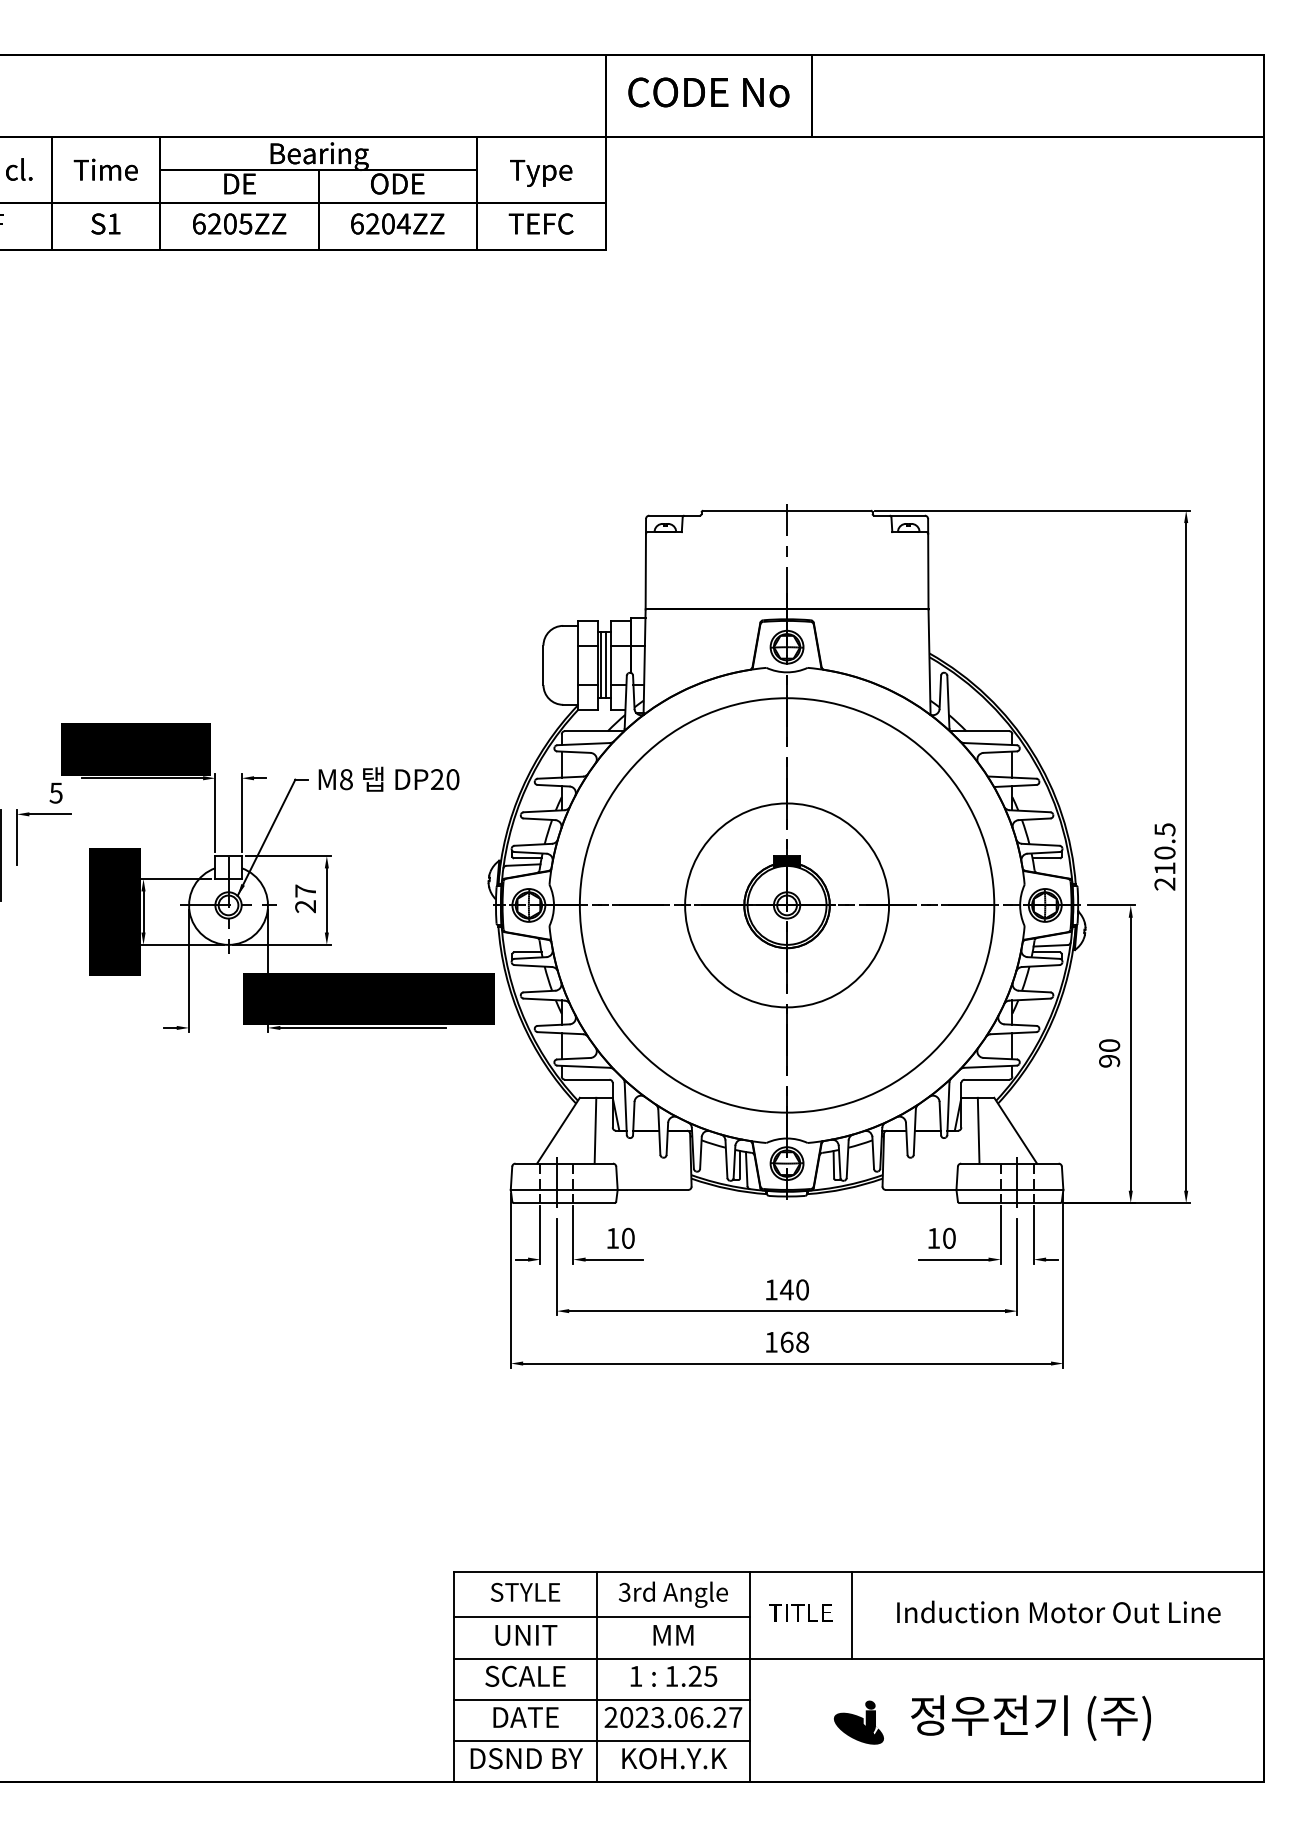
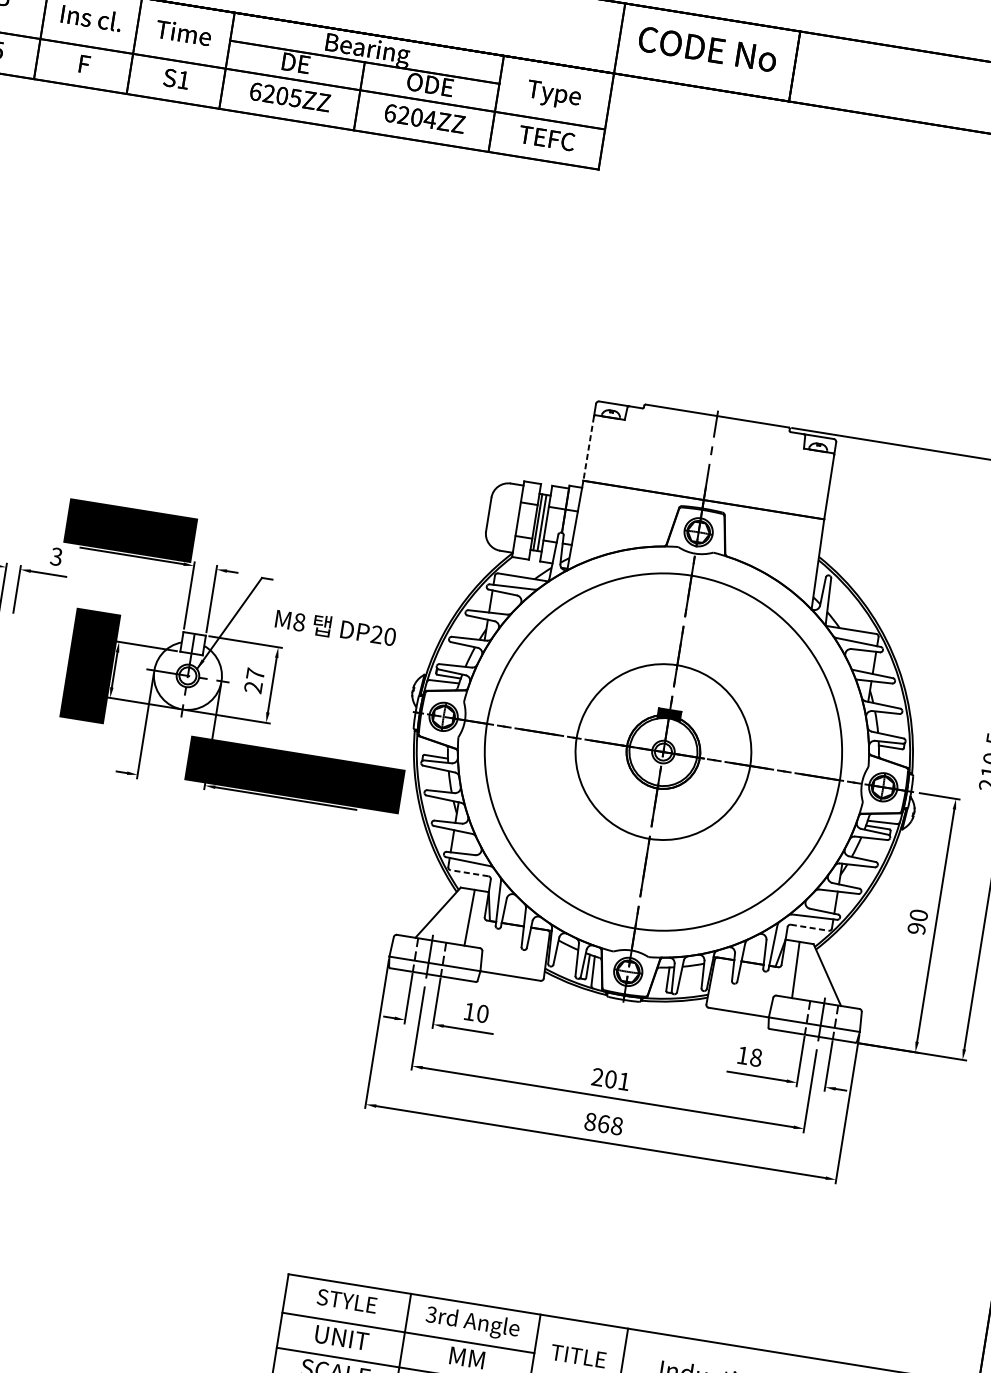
line: (645, 571) -> (588, 448), solid -> dashed
text: (388, 778) -> (335, 627), moved
text: (56, 792) -> (56, 556), 5 -> 3
line: (586, 1079) -> (468, 872), solid -> dashed
line: (987, 1079) -> (810, 927), solid -> dashed
text: (949, 1238) -> (756, 1057), 10 -> 18
text: (786, 1289) -> (610, 1078), 140 -> 201
text: (771, 1341) -> (590, 1121), 168 -> 868

